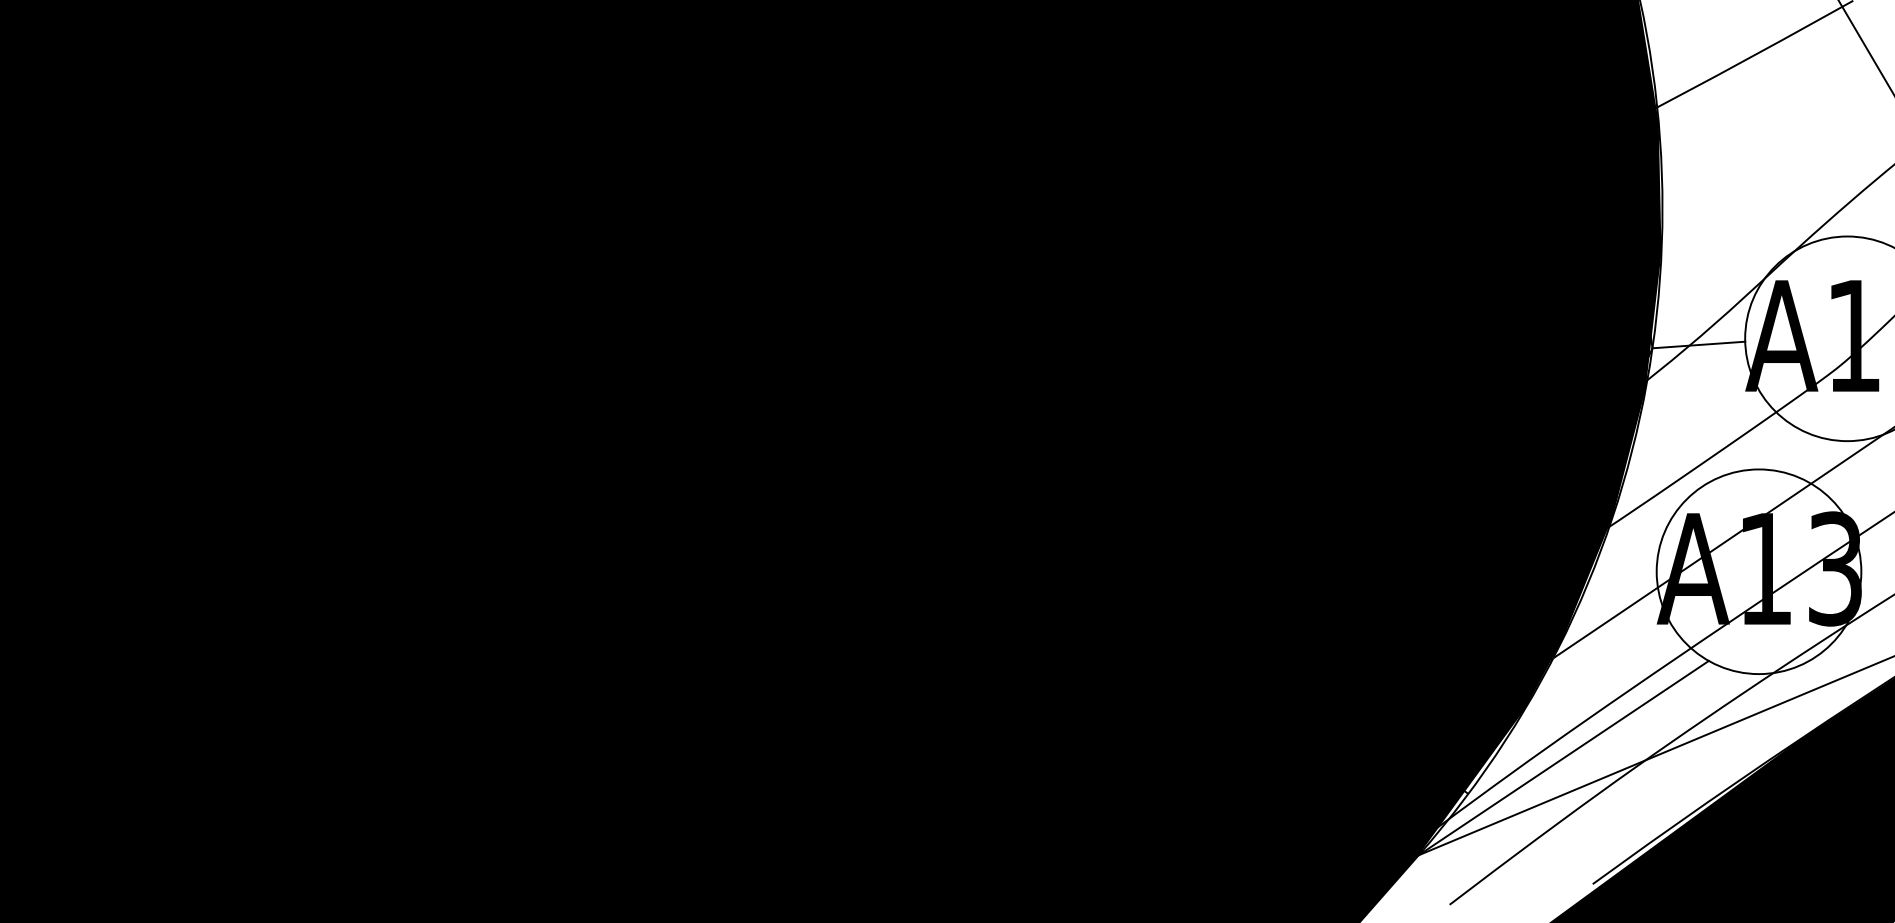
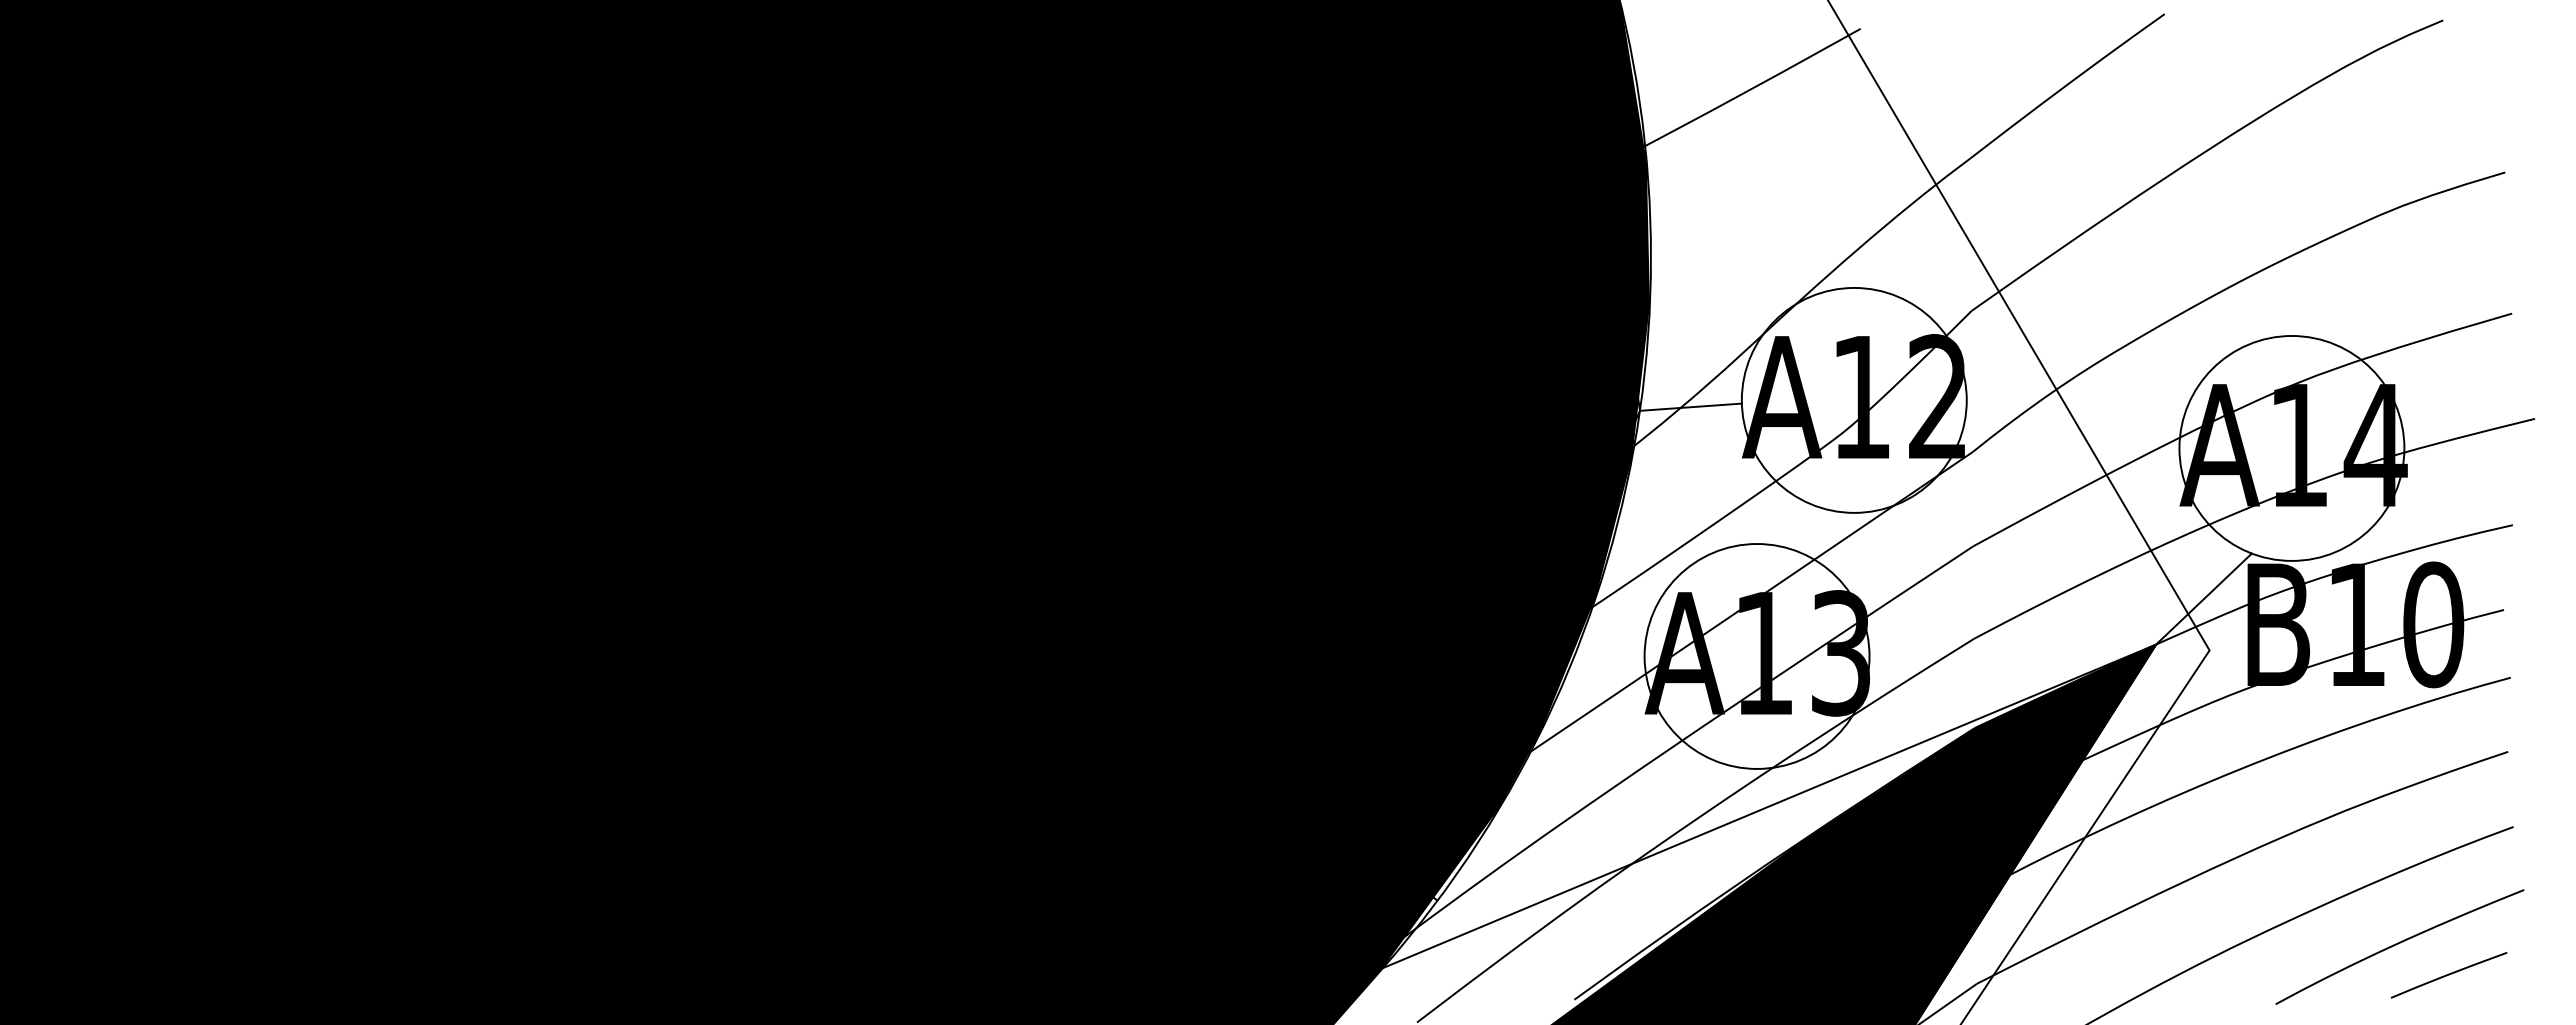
line: (1562, 758) -> (1541, 861), removed

